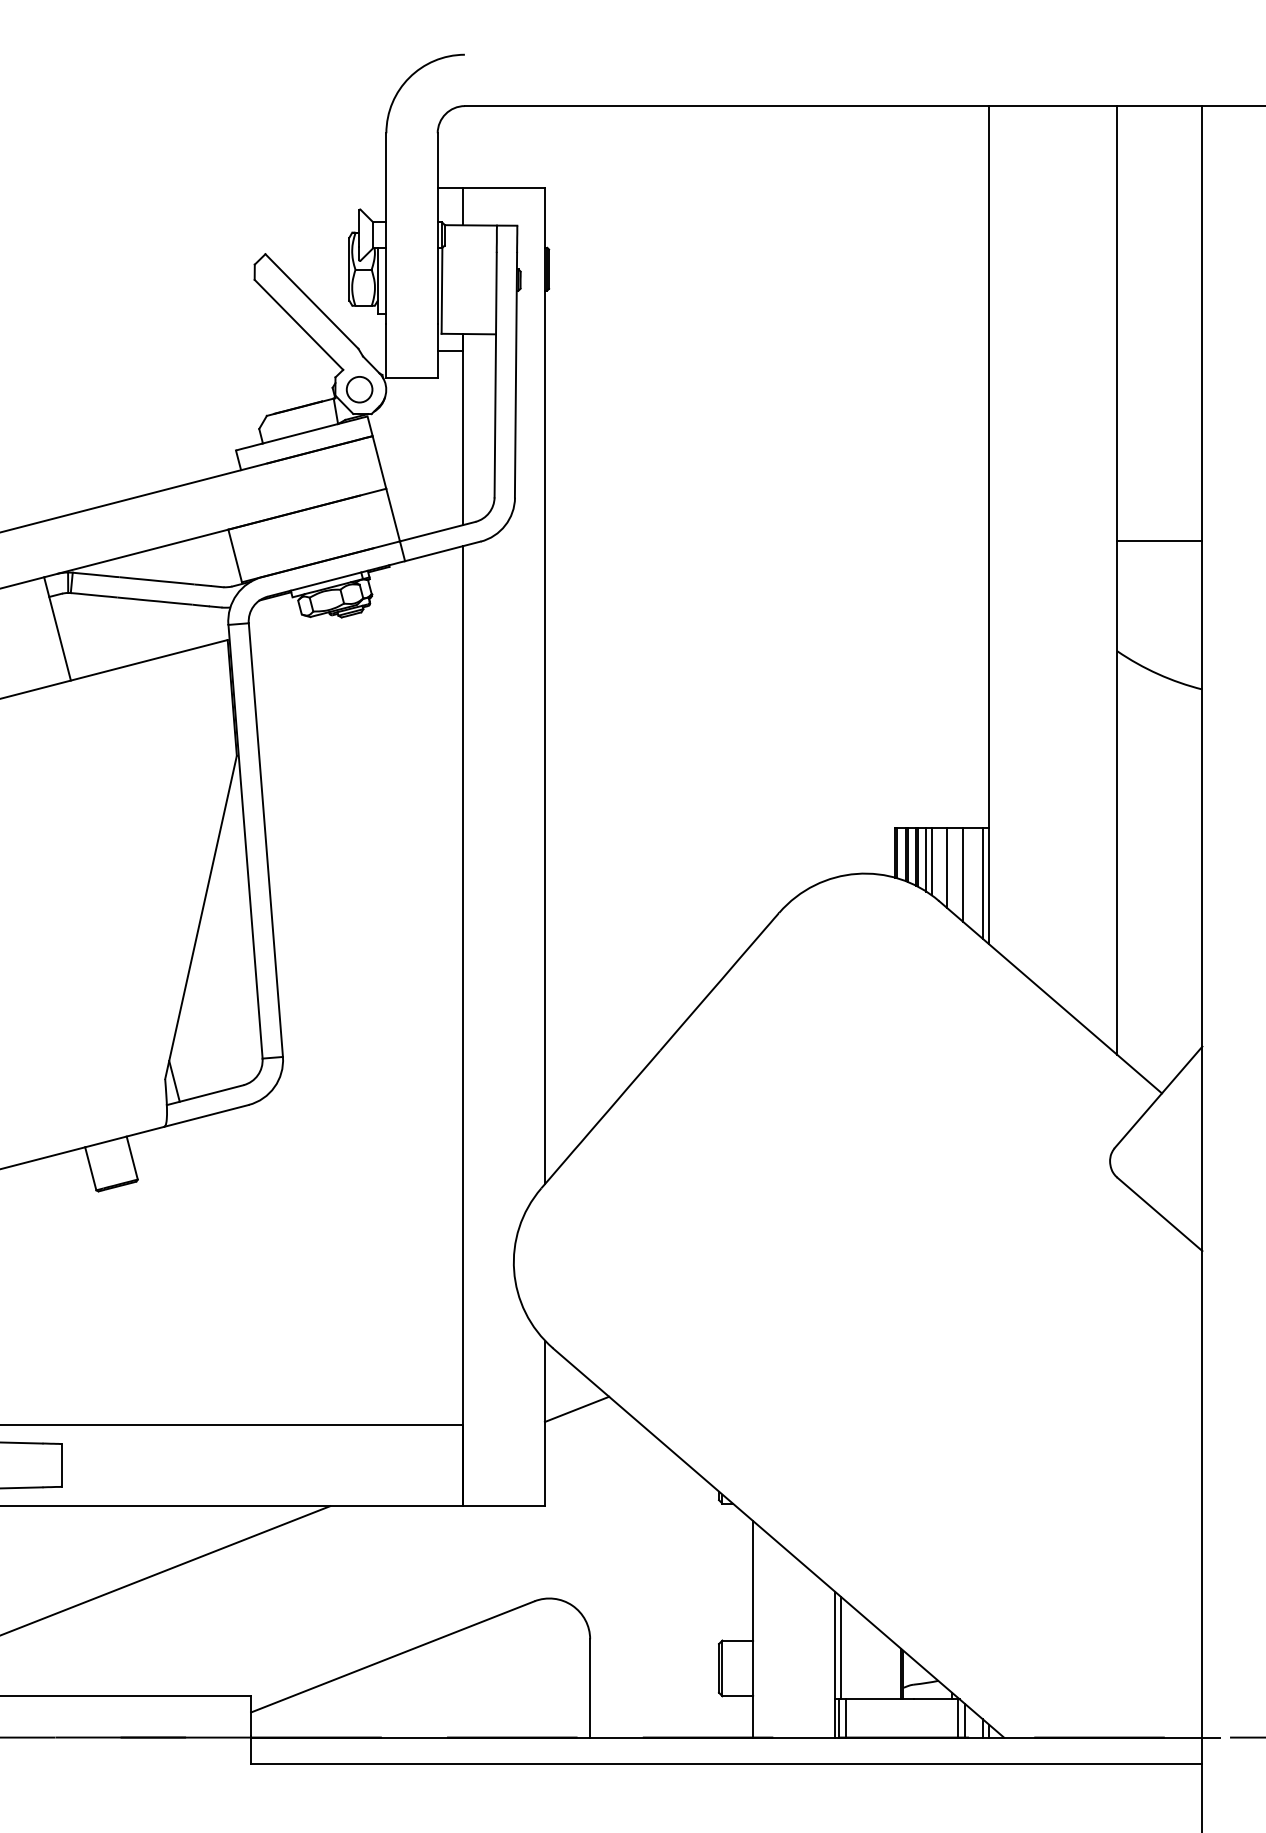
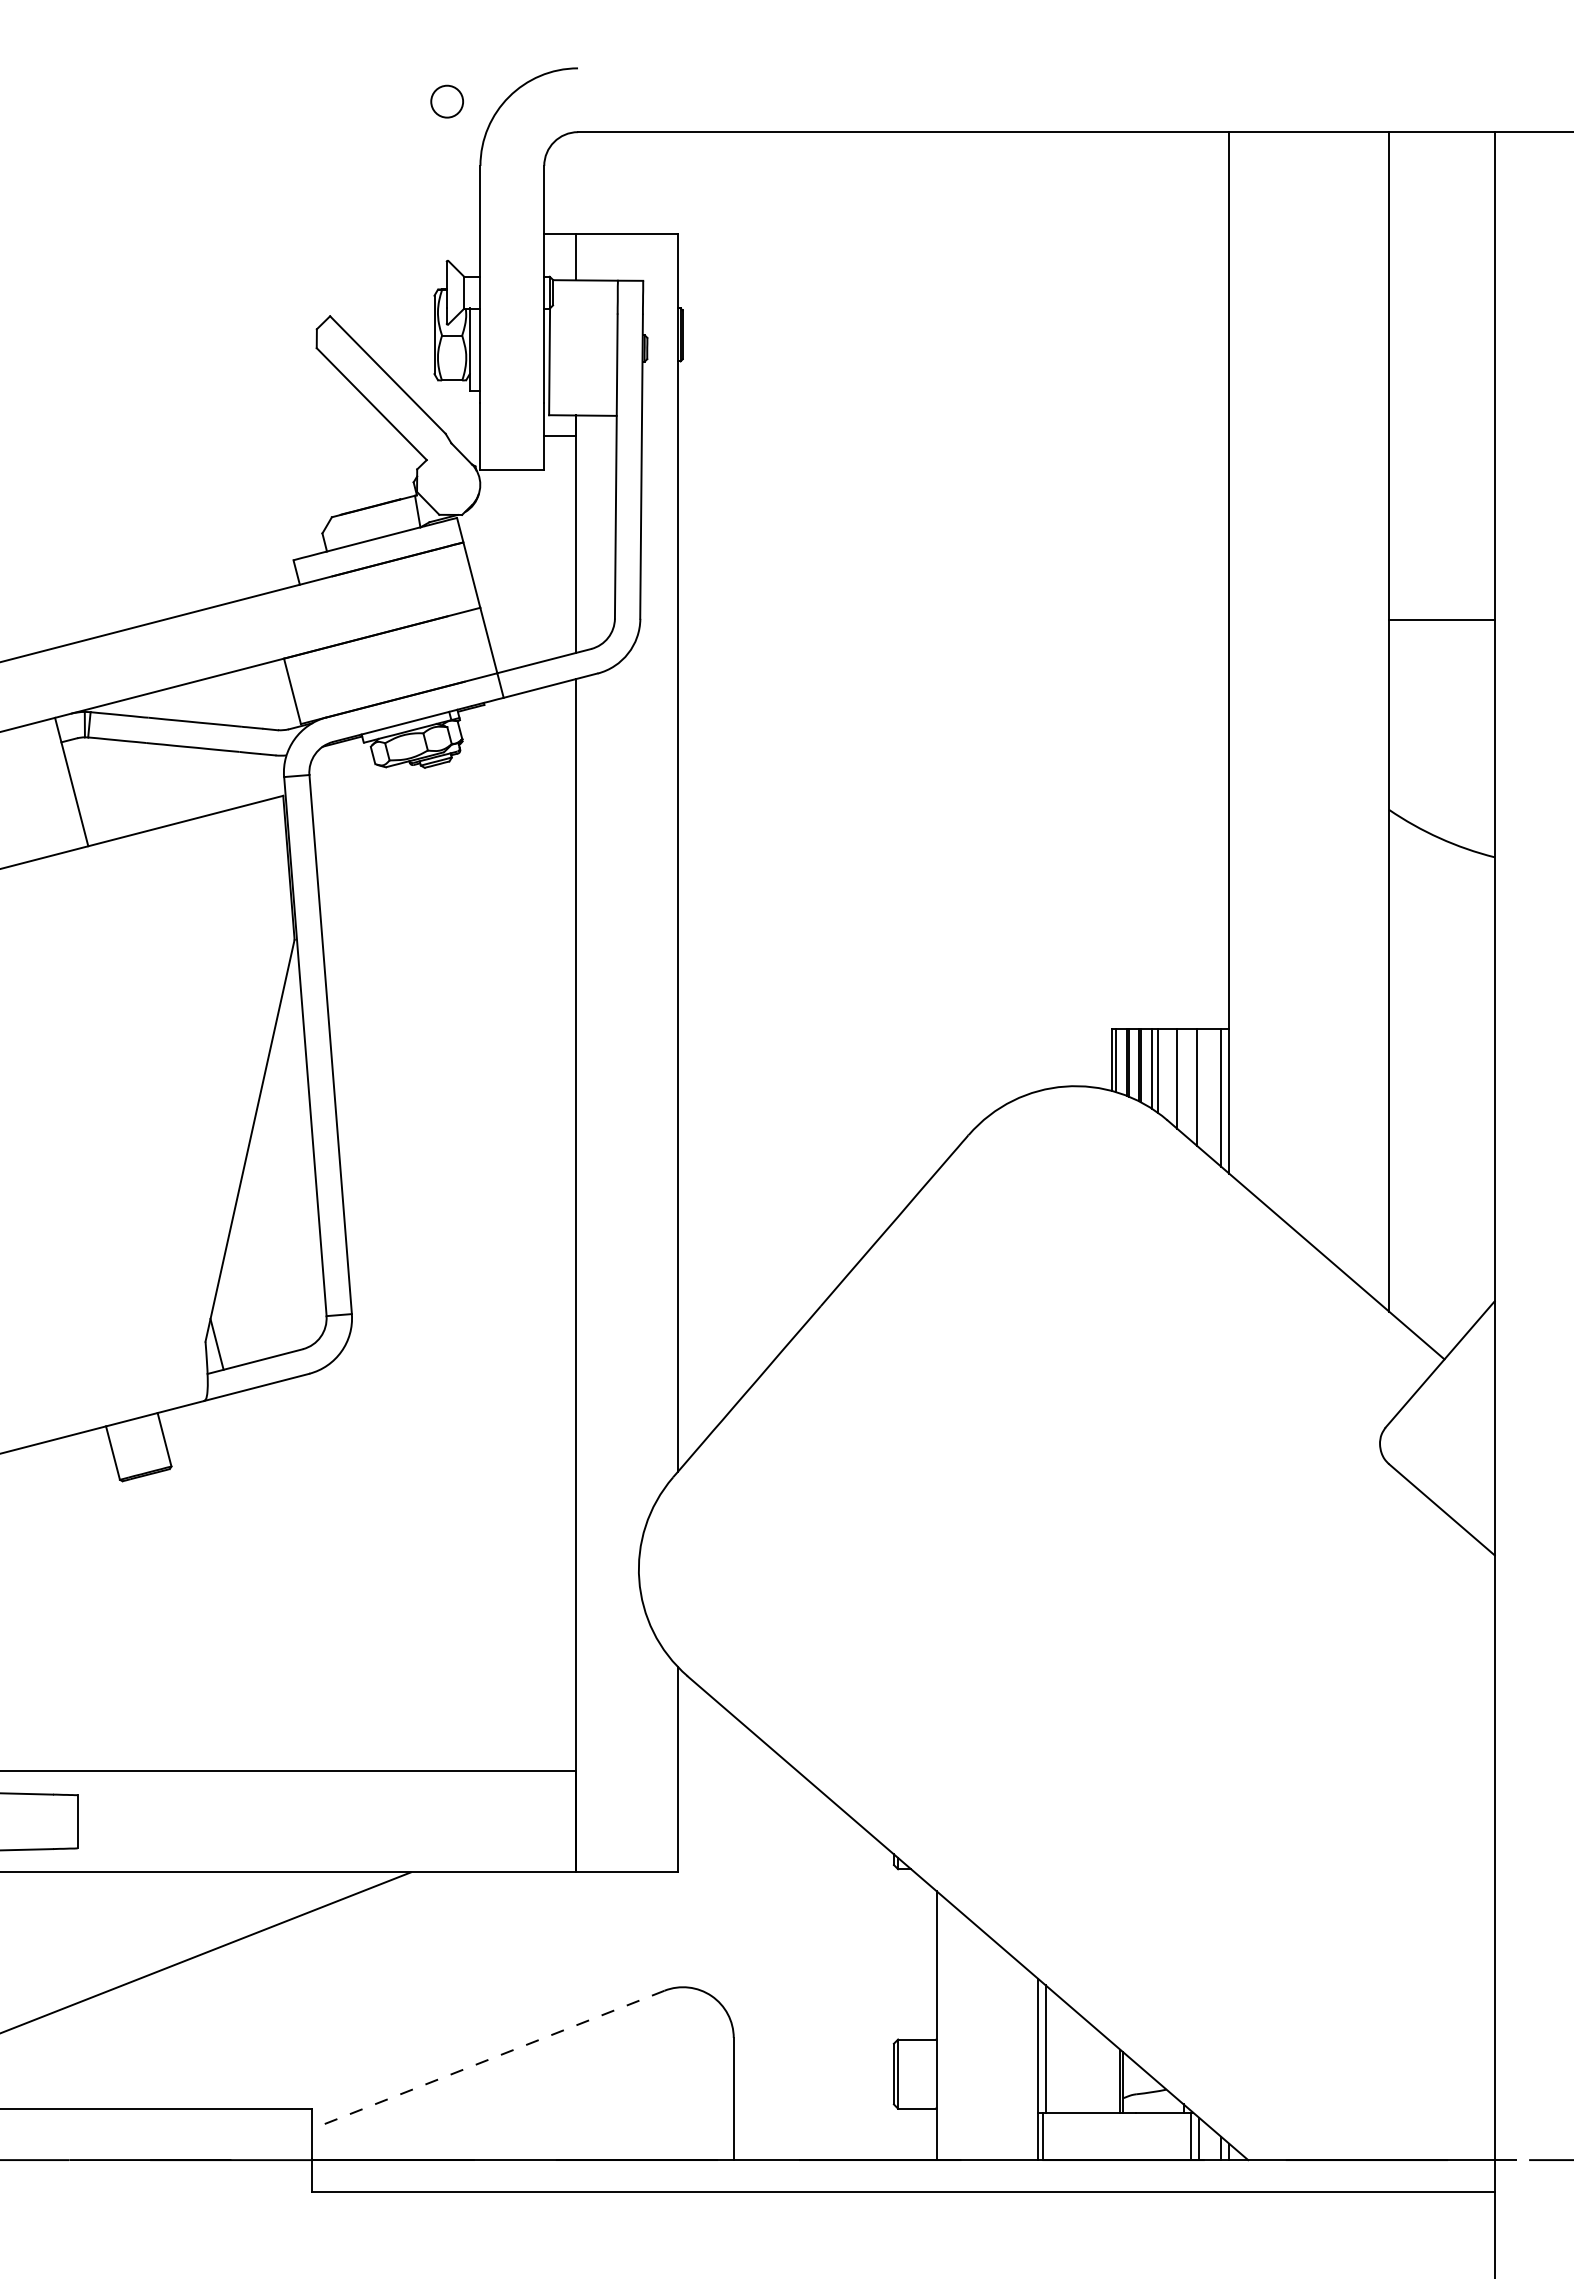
circle: (359, 389) -> (446, 101), moved
line: (1159, 540) -> (1441, 619), moved
line: (577, 1408) -> (717, 1751), removed
line: (392, 1657) -> (487, 2060), solid -> dashed
line: (845, 1718) -> (1051, 2136), removed

